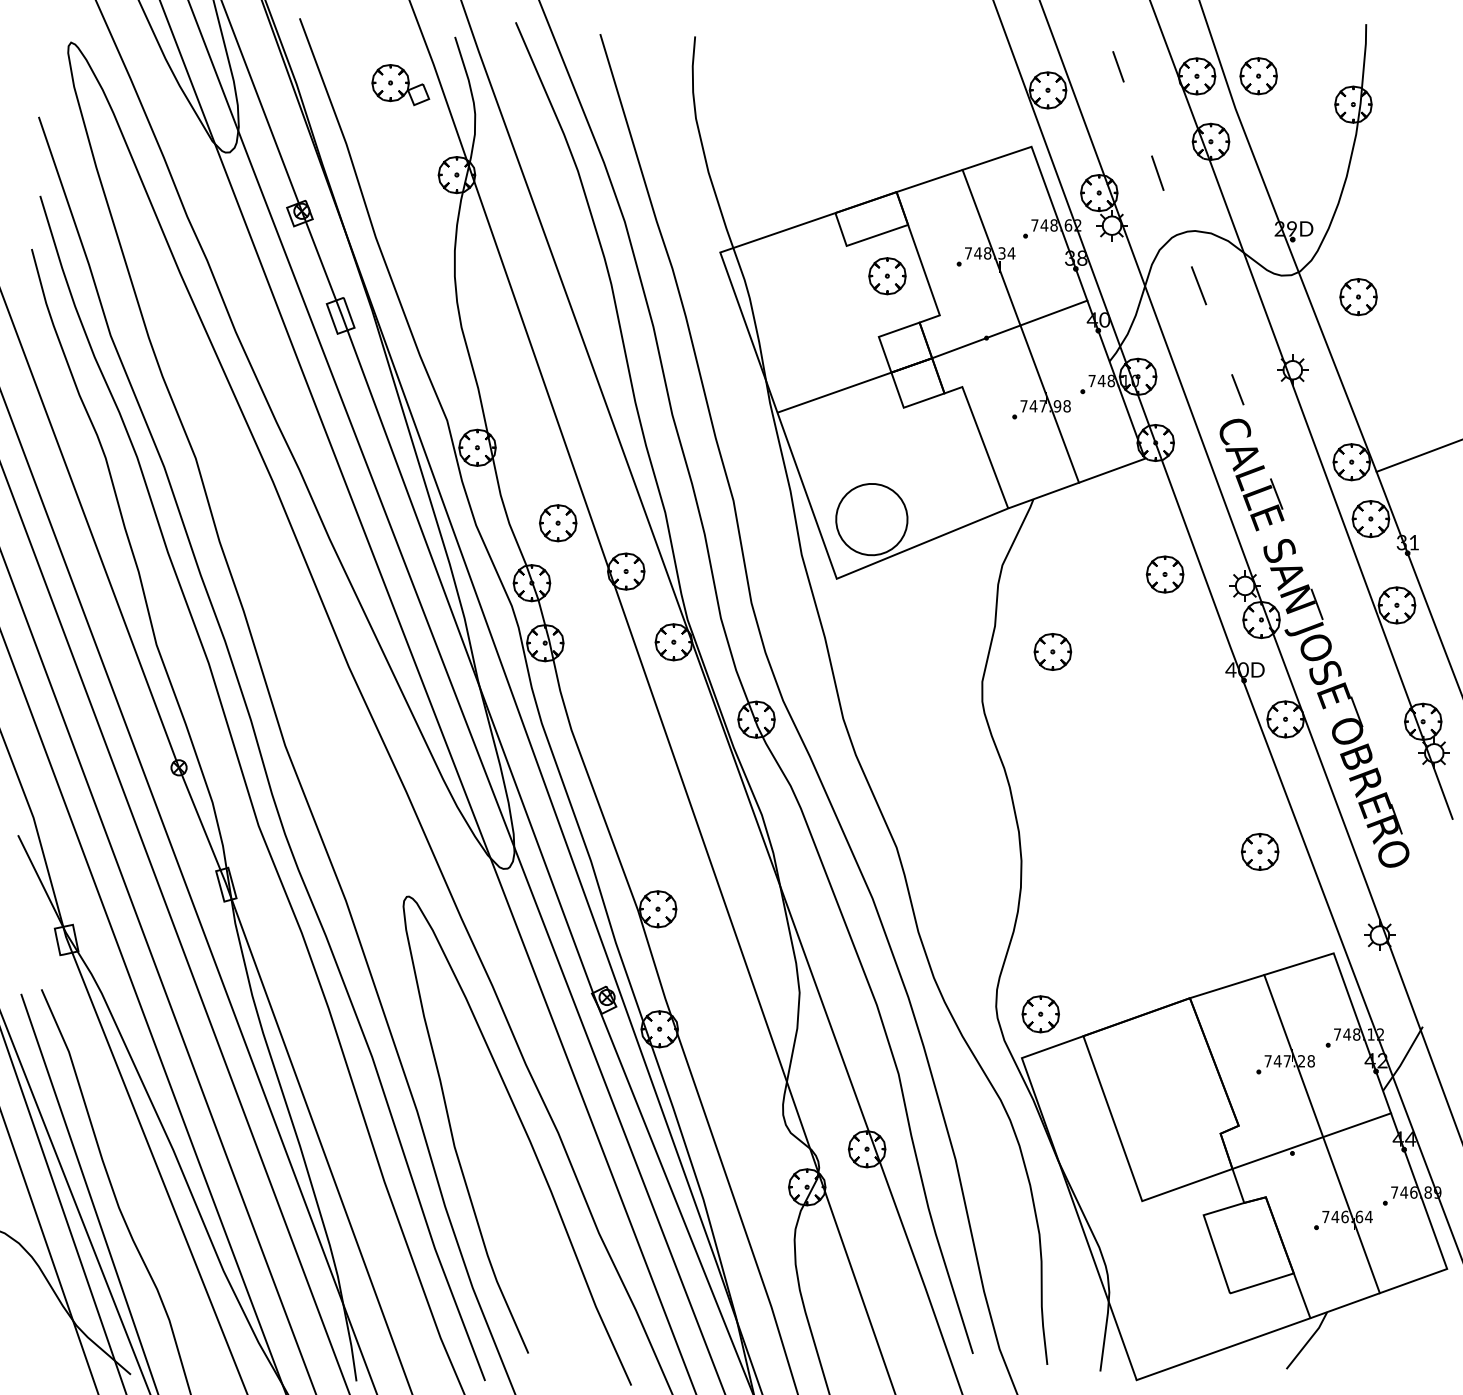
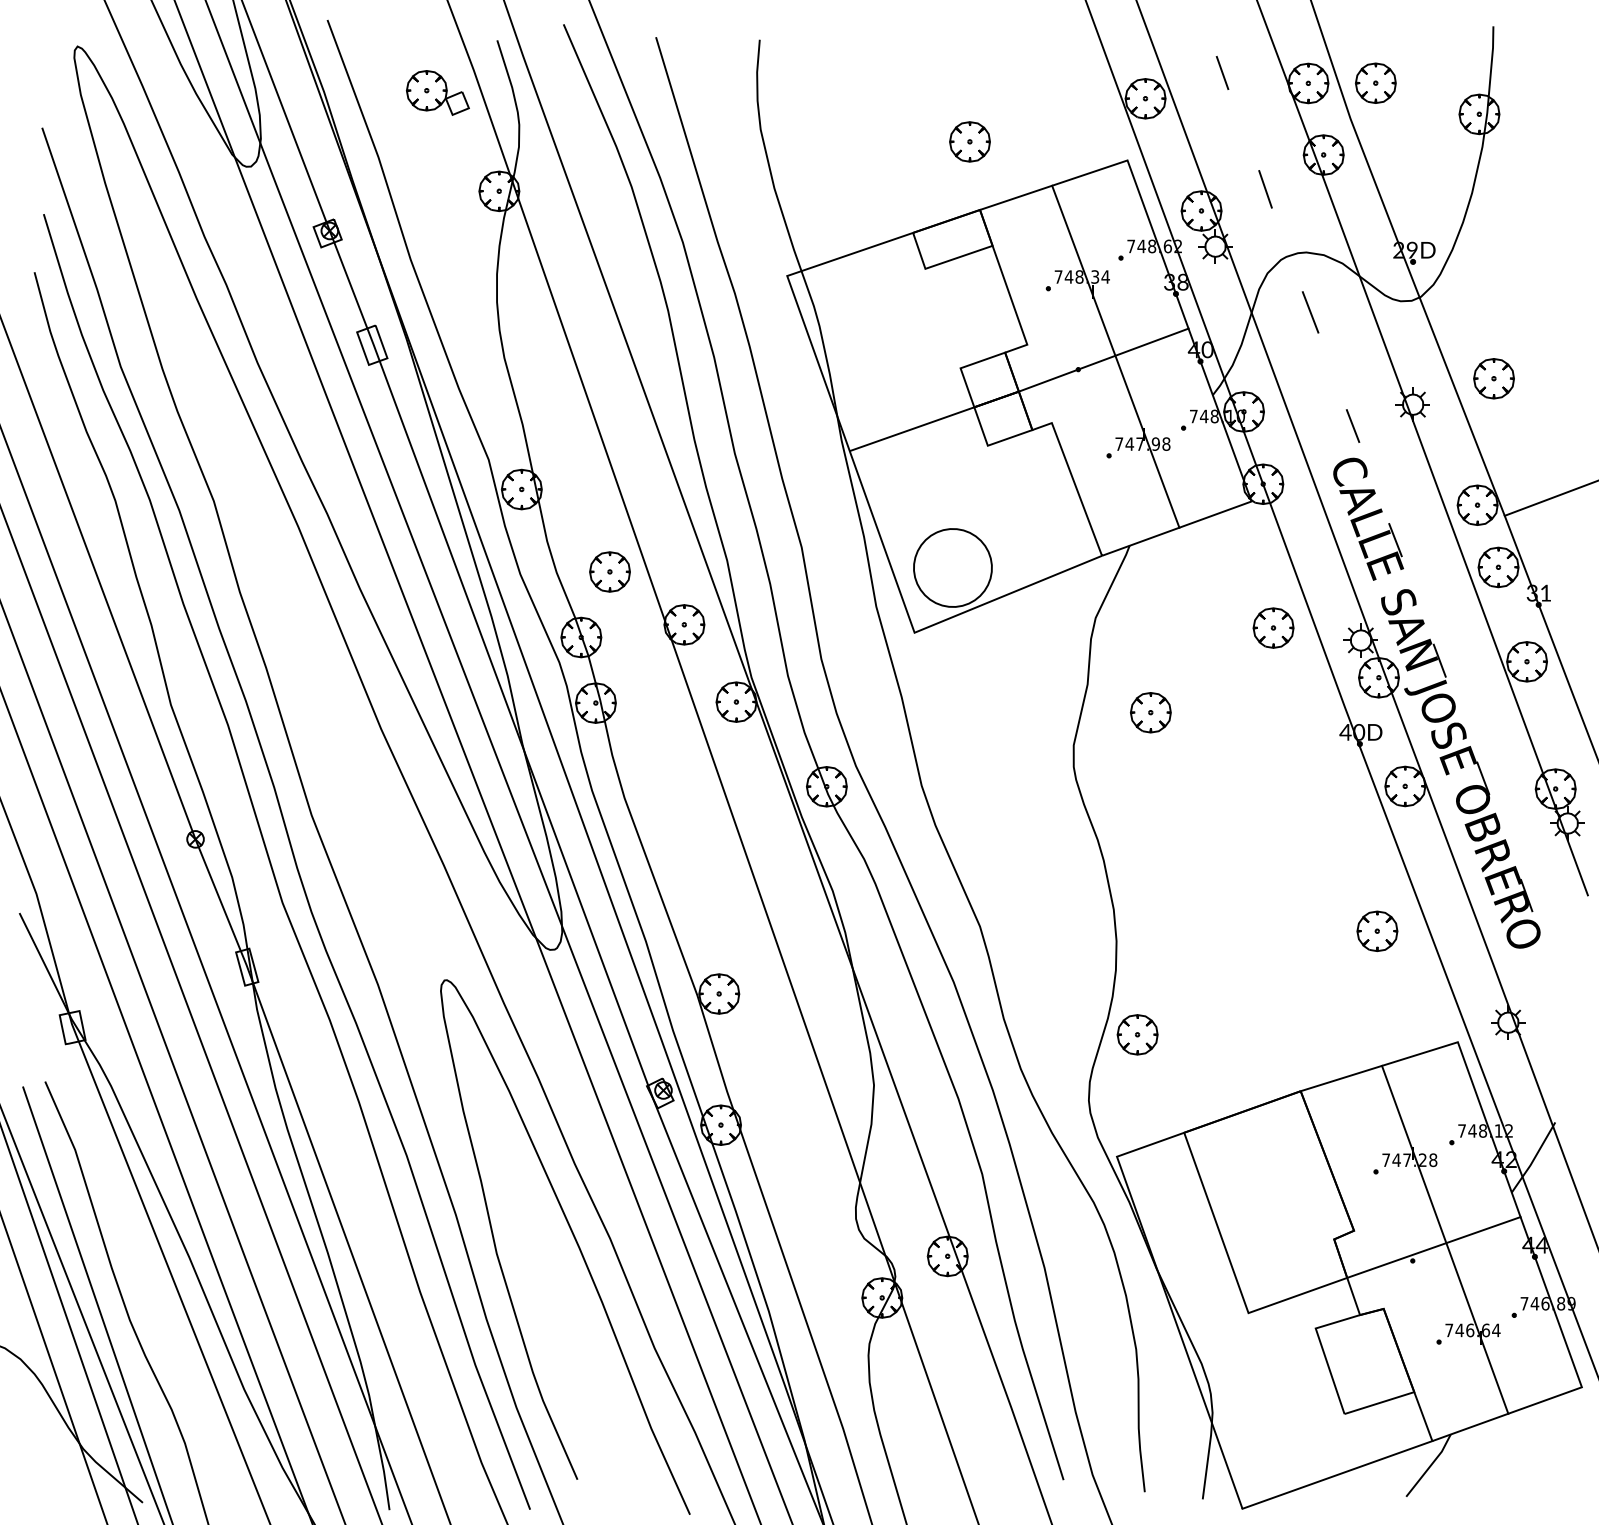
part: (886, 275) -> (969, 141), moved
part: (1358, 296) -> (1493, 378), moved
part: (1040, 1013) -> (1137, 1034), moved

